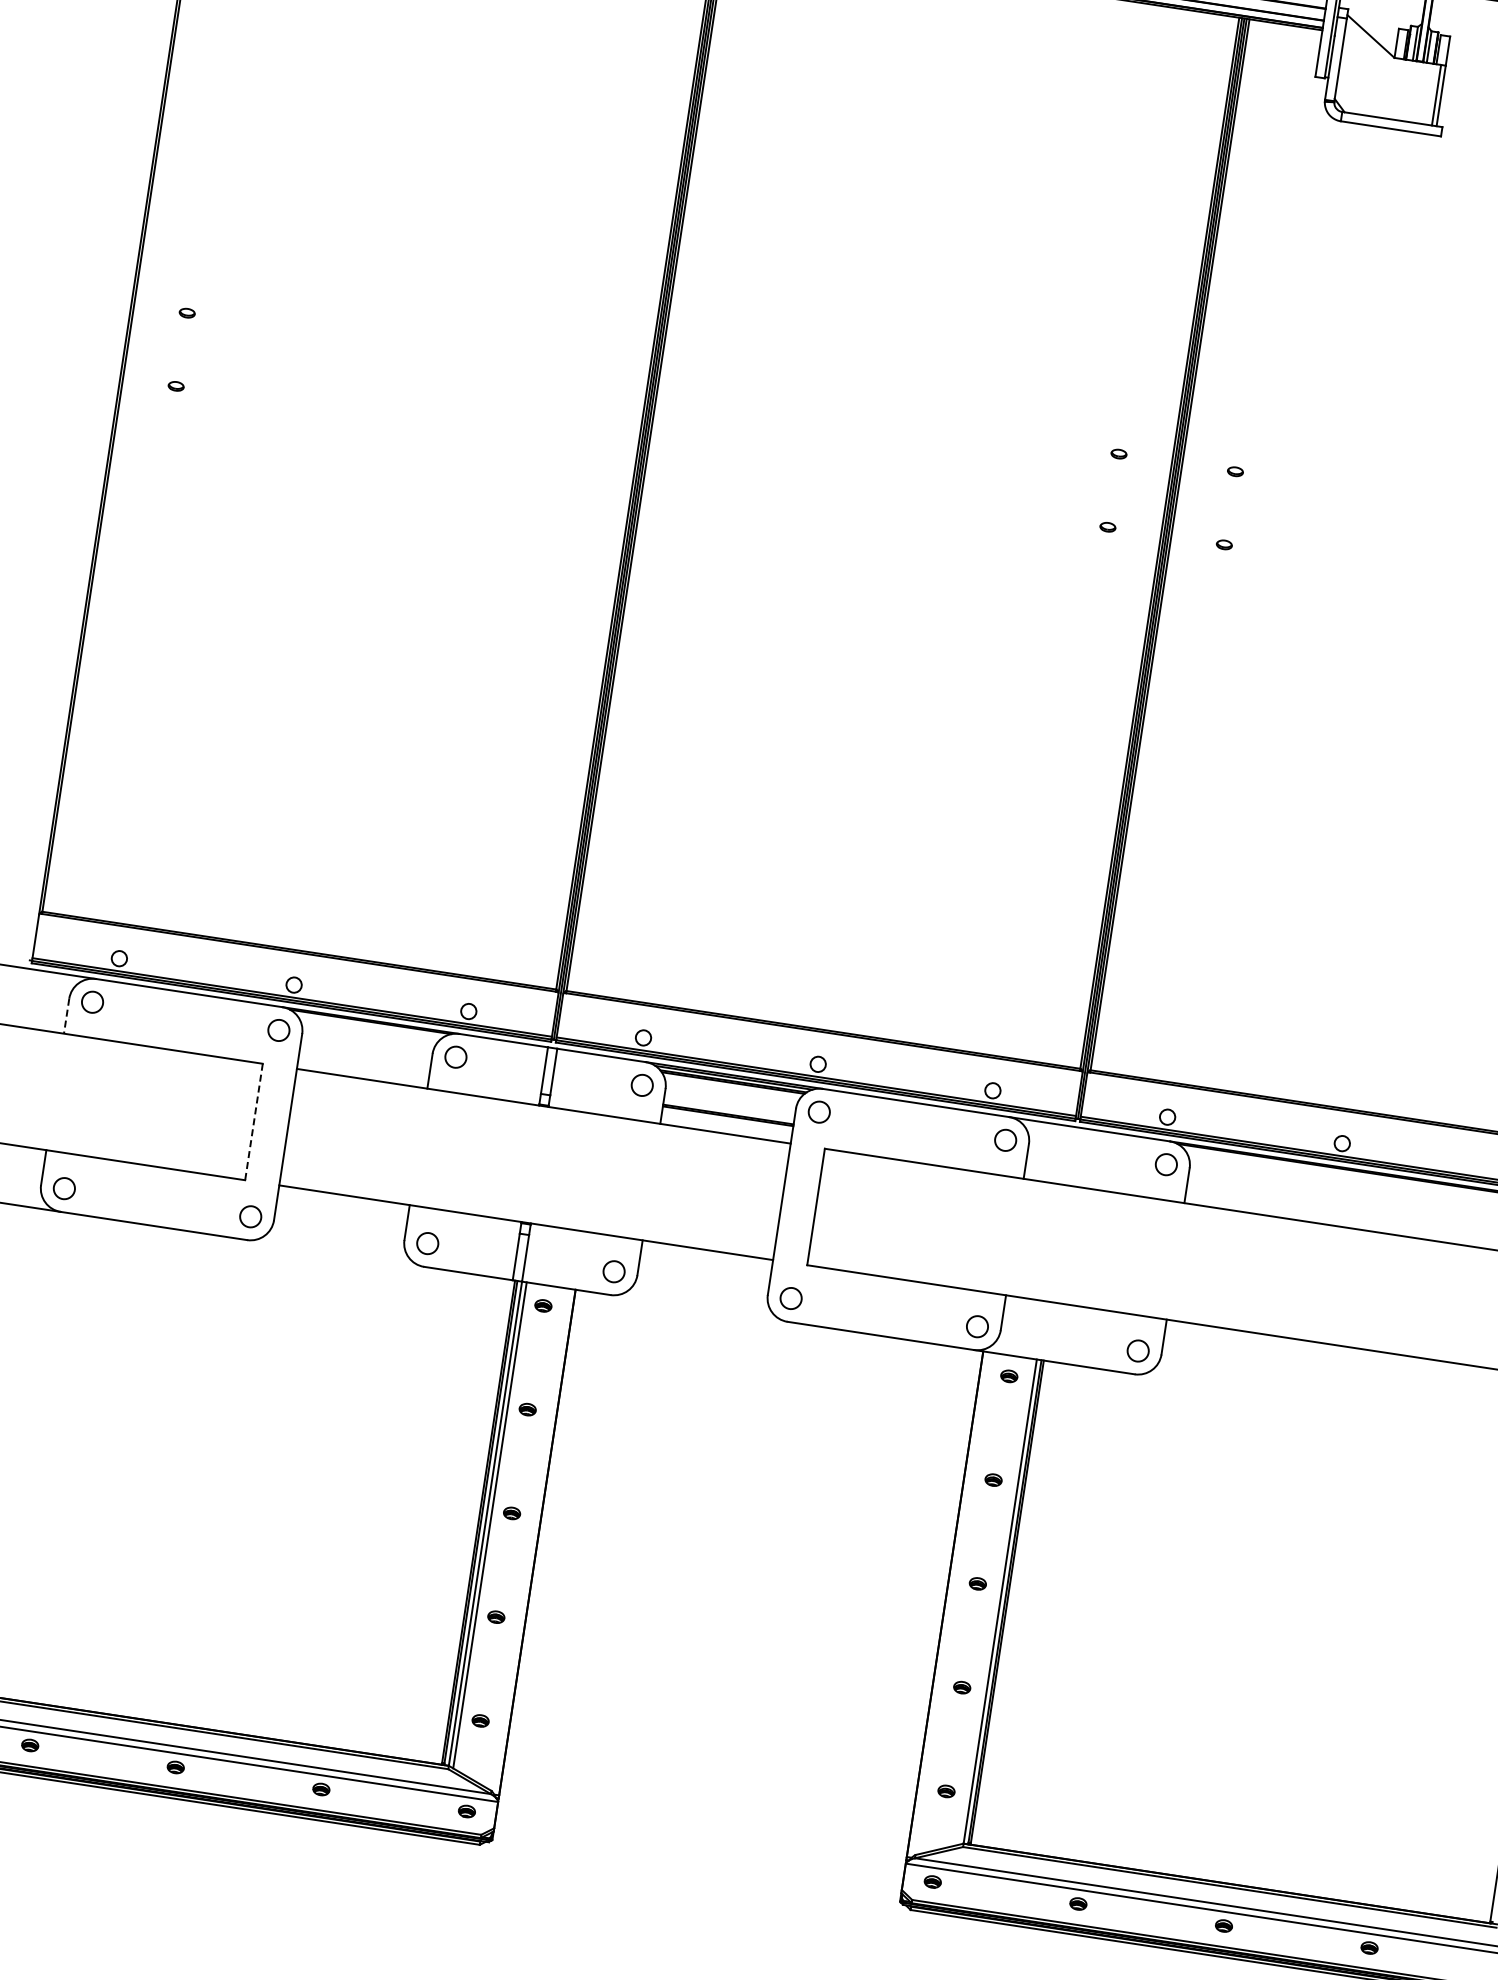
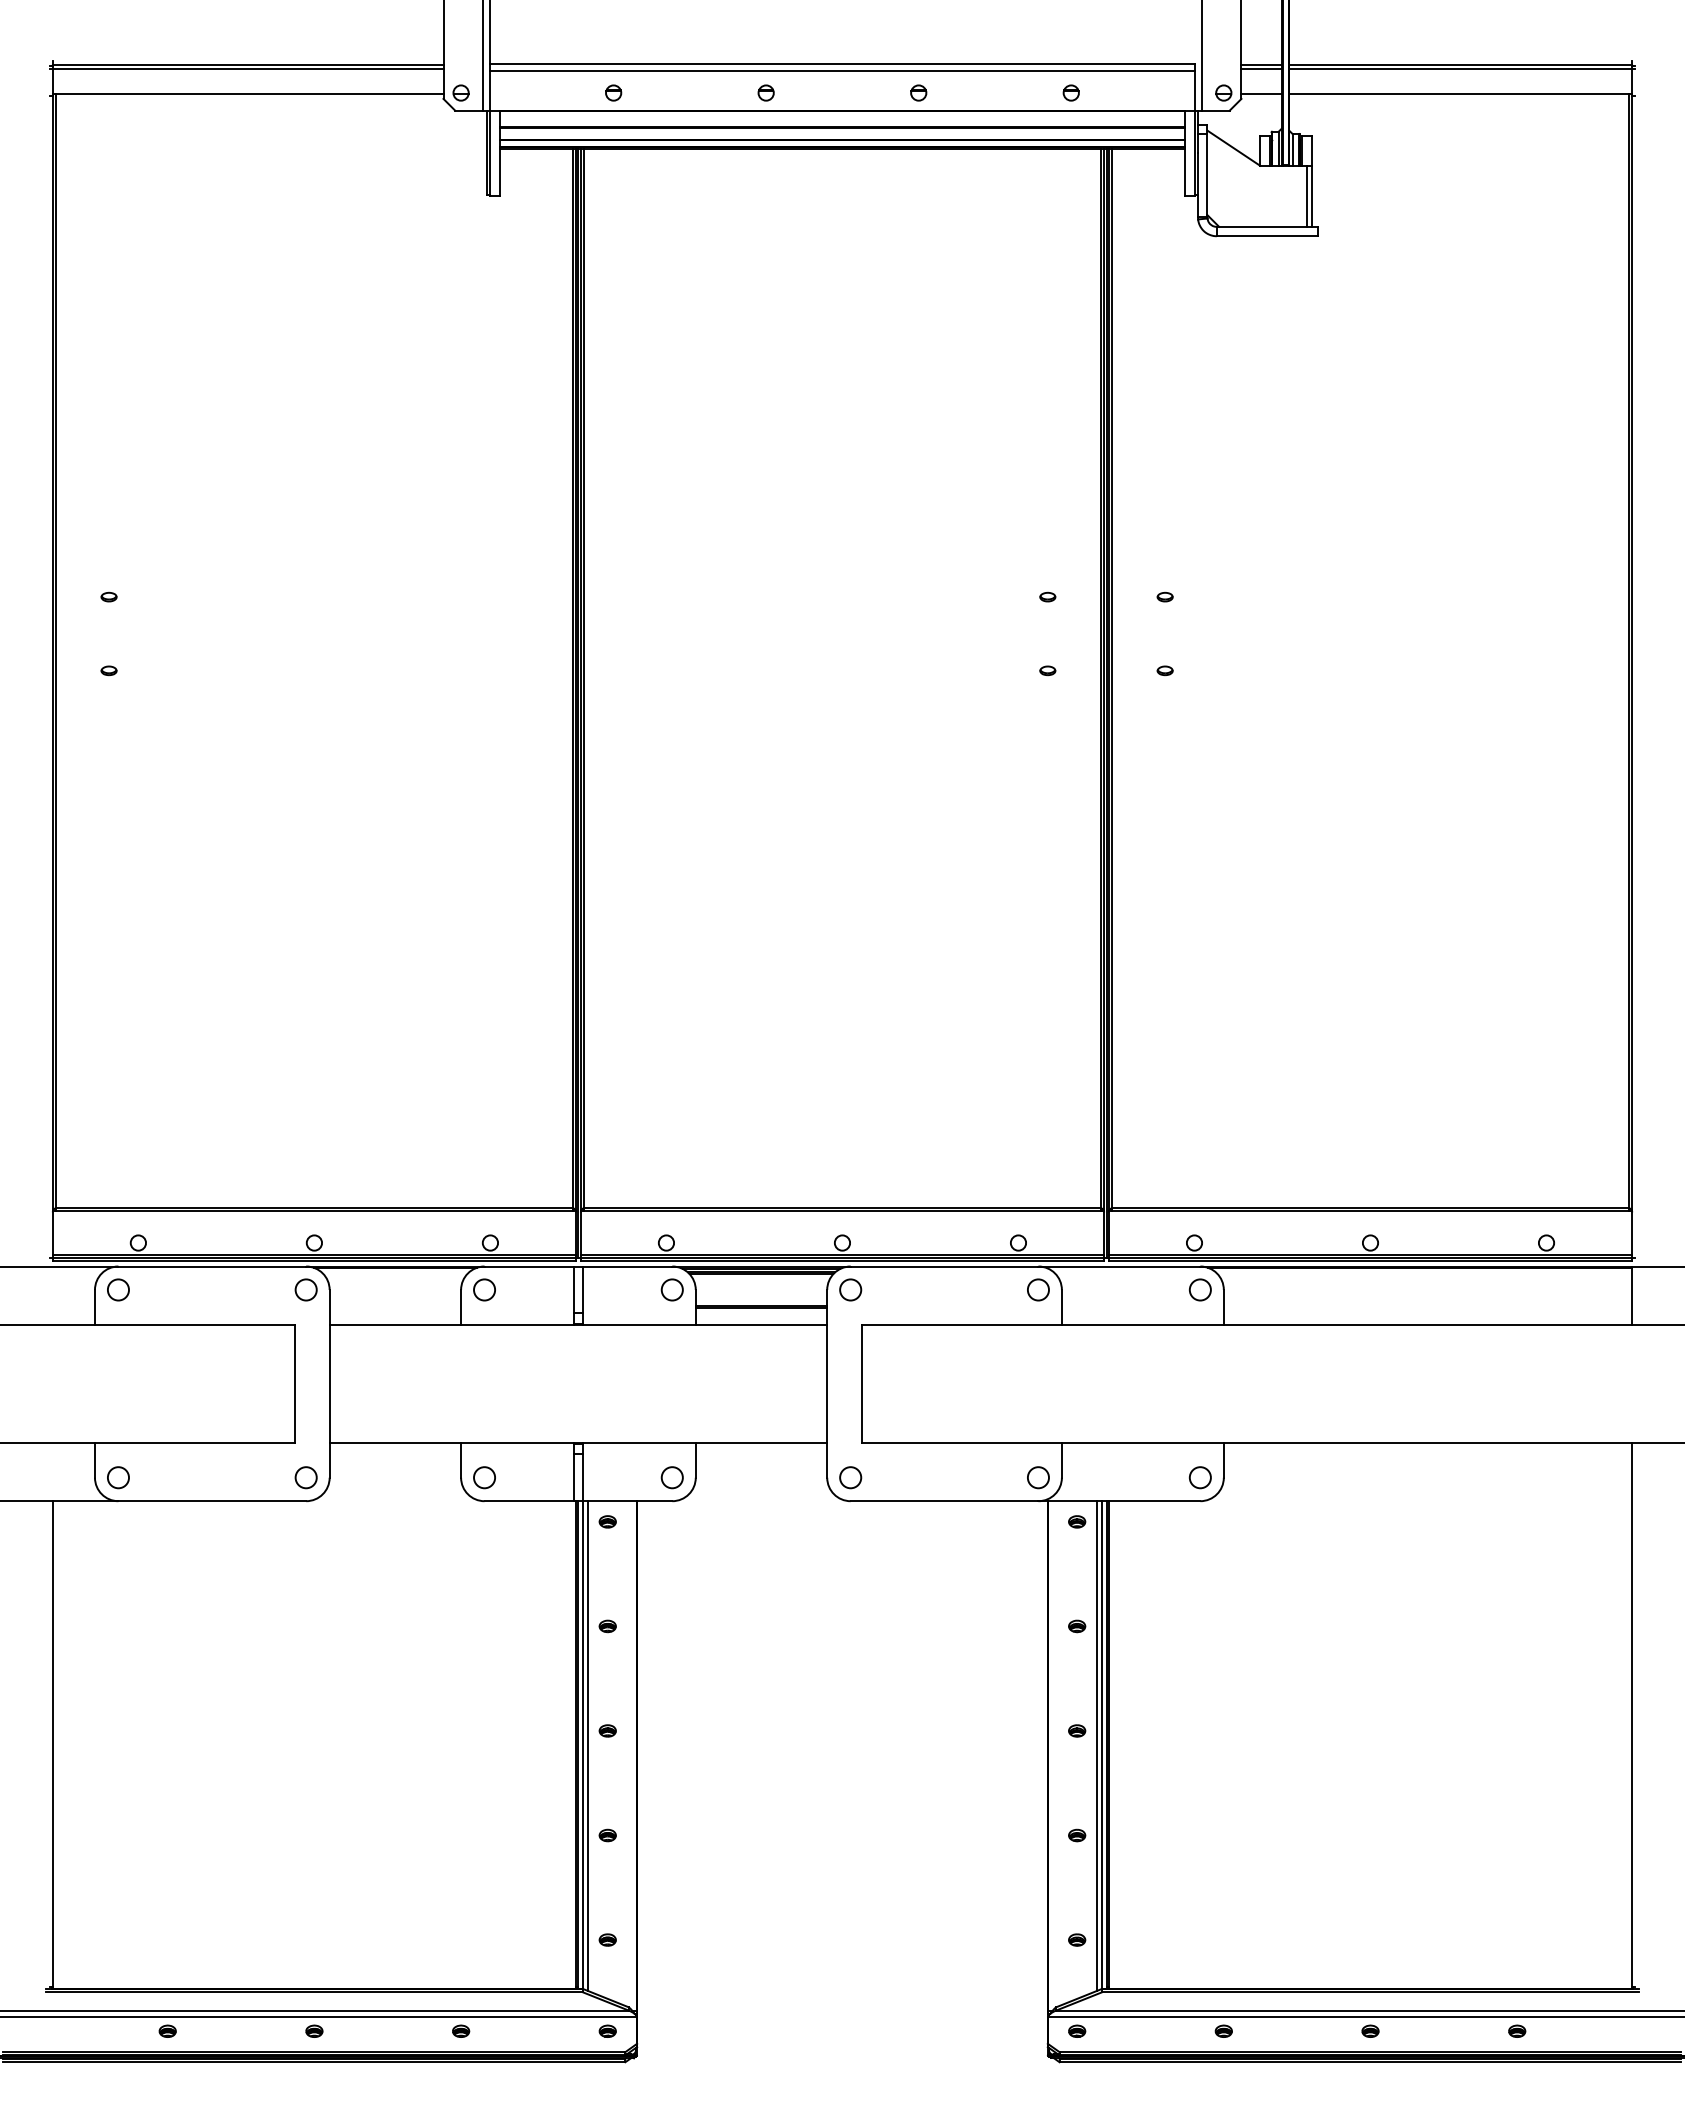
line: (66, 1016) -> (94, 1307), dashed -> solid
line: (254, 1121) -> (295, 1383), dashed -> solid
line: (995, 1601) -> (1097, 1745), added

